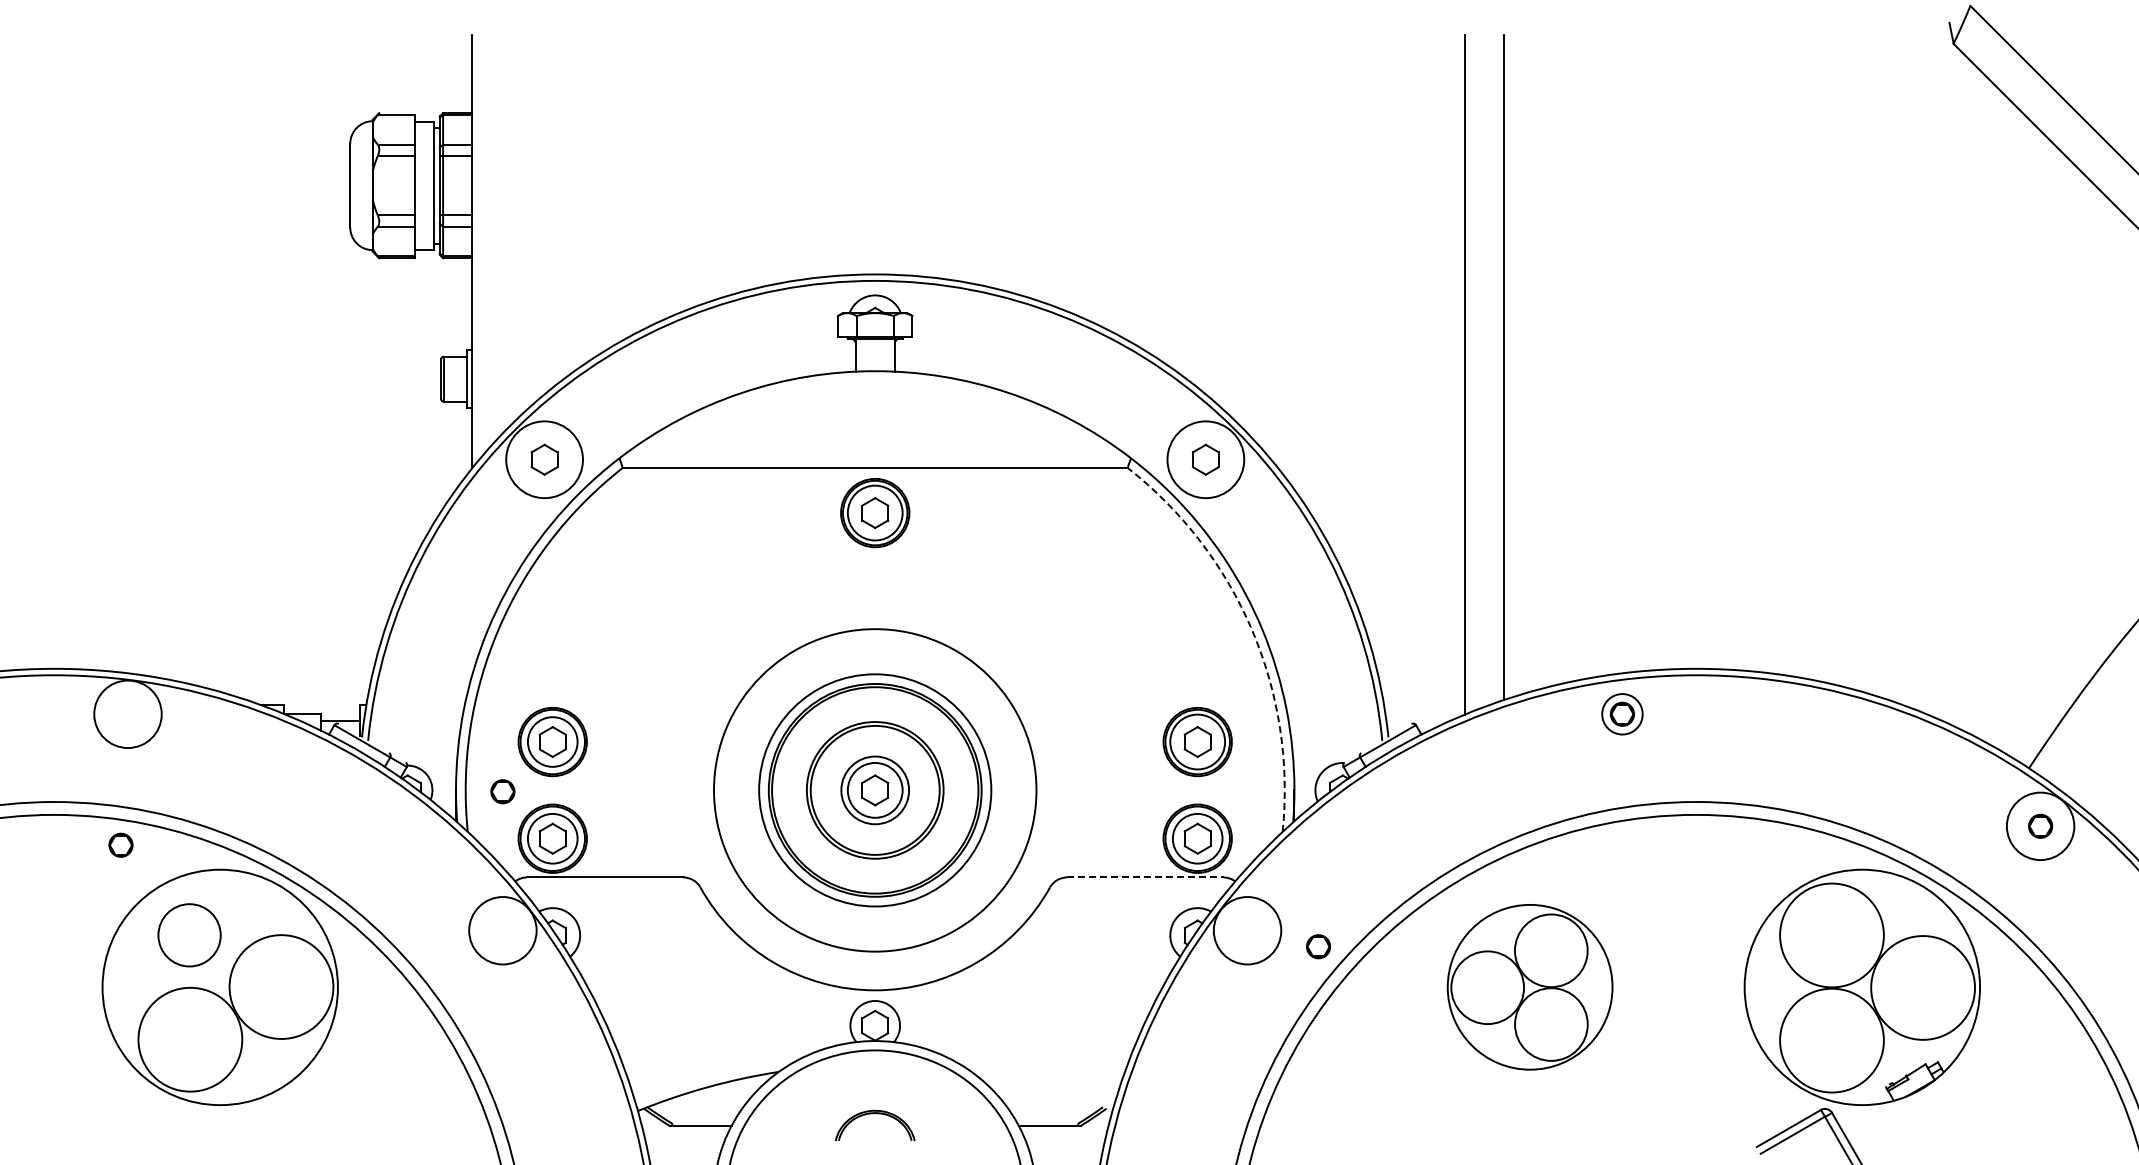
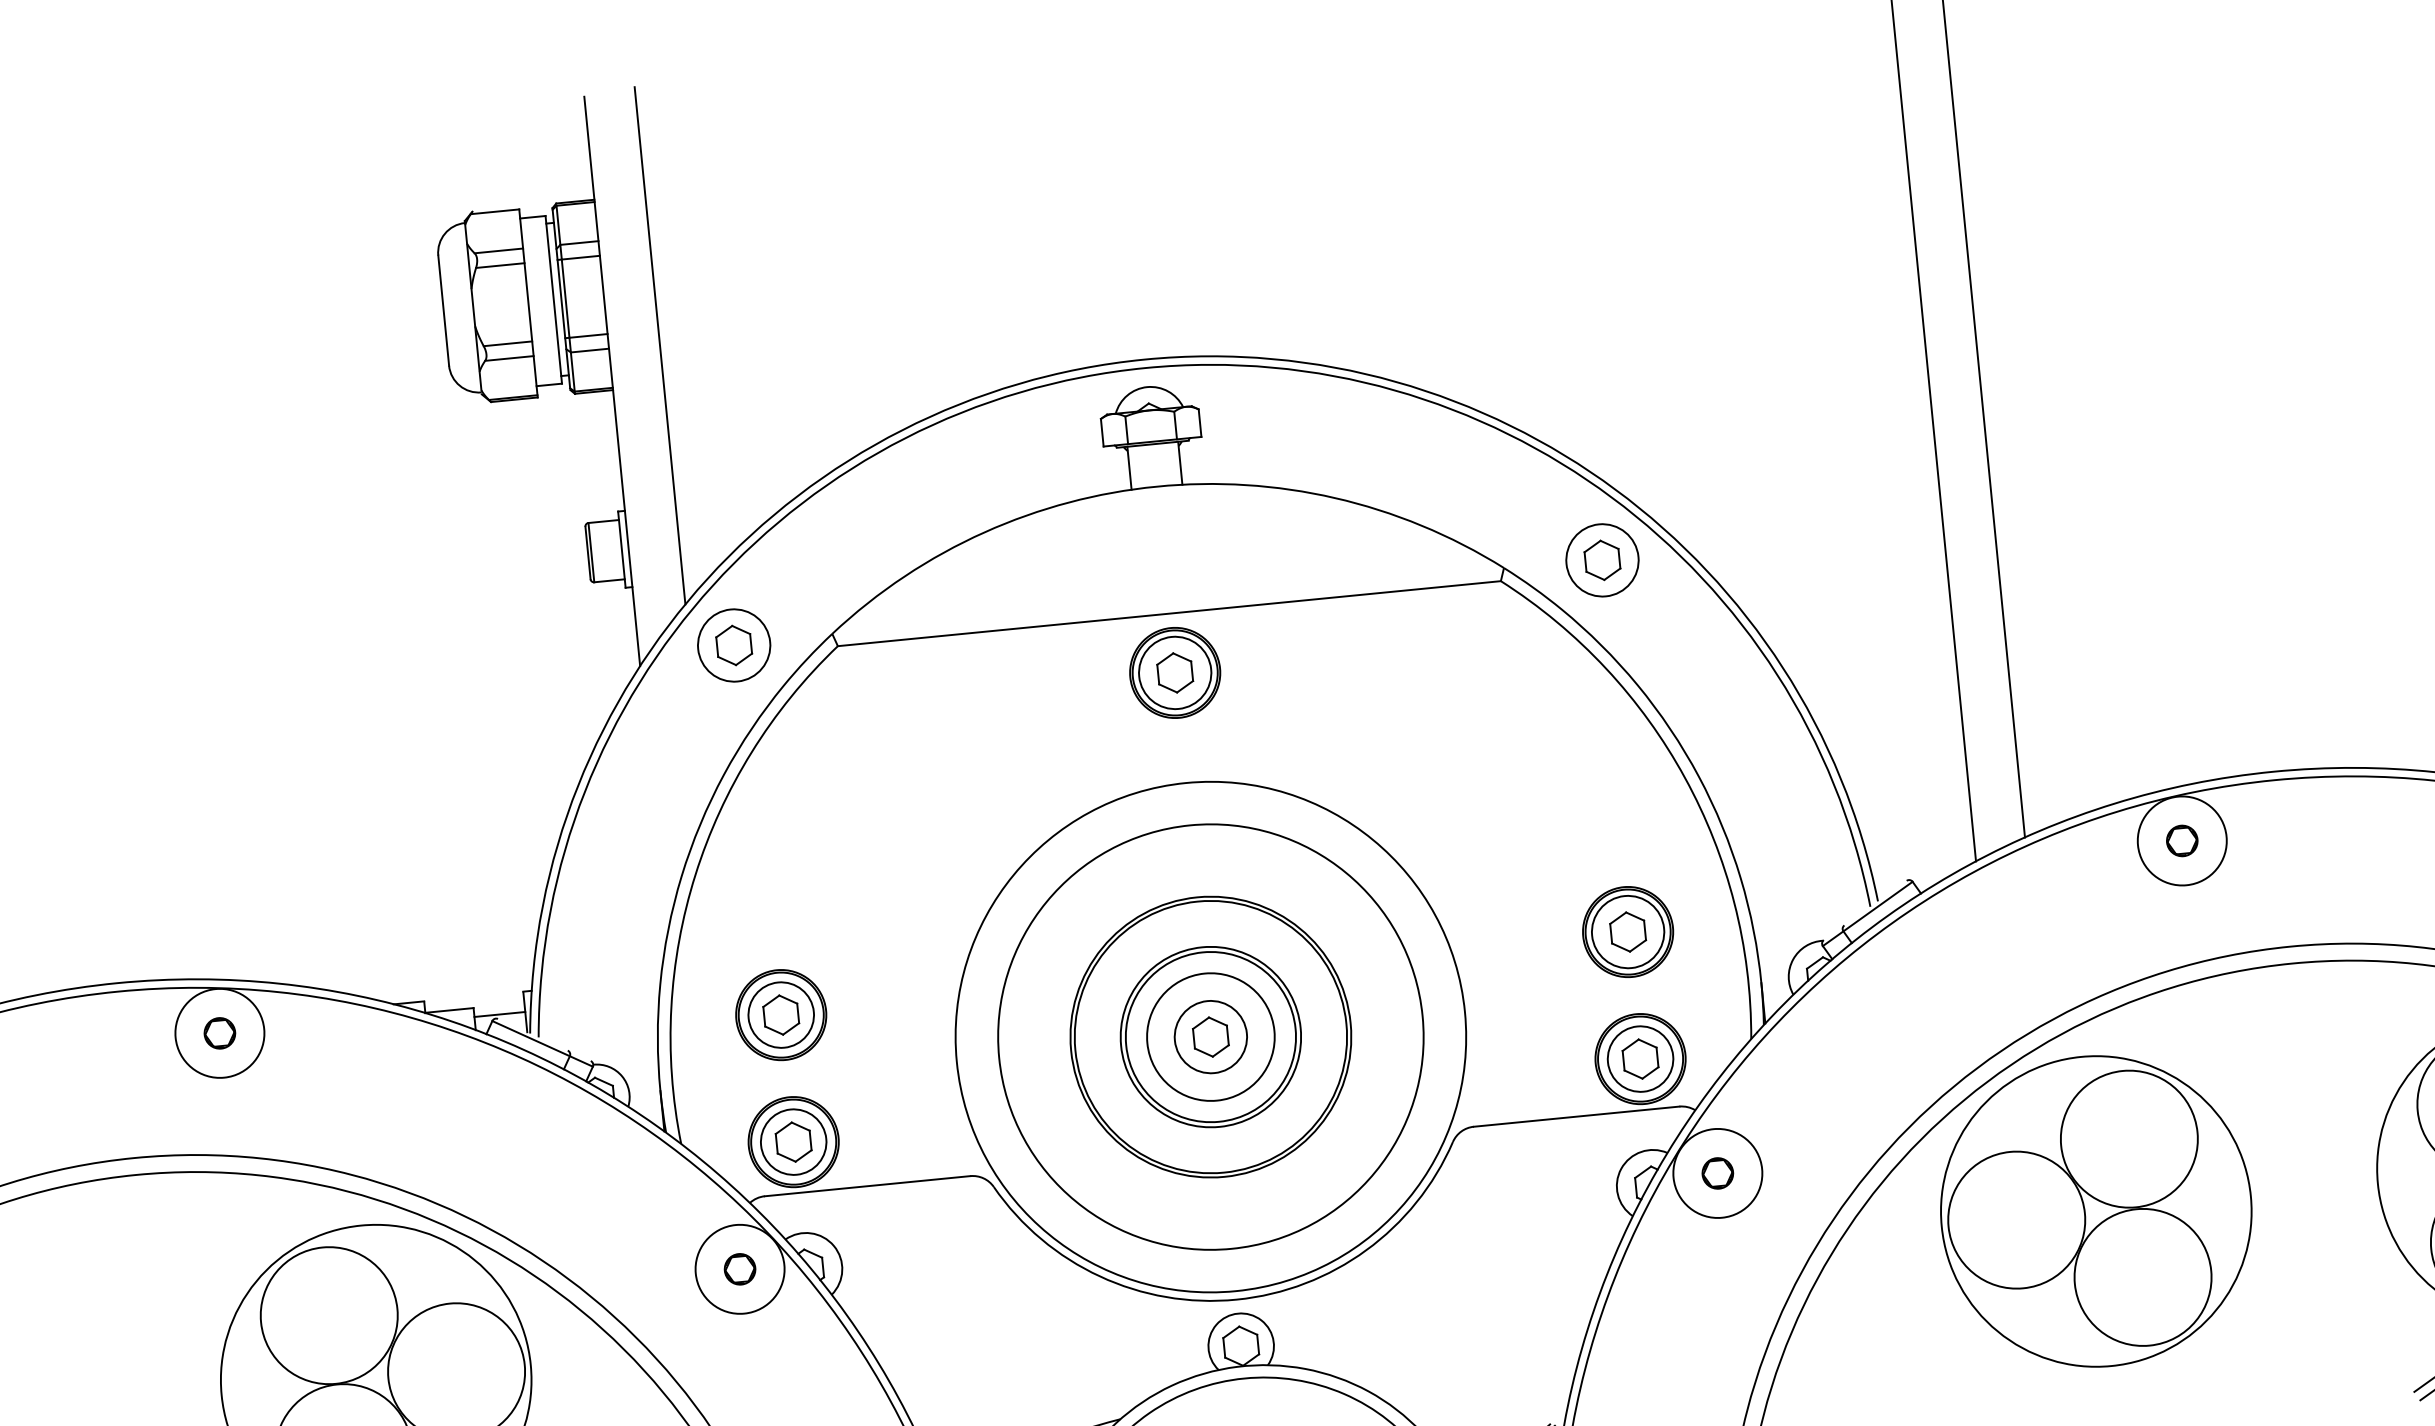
line: (510, 228) -> (659, 346), added
circle: (544, 459) -> (734, 645), size x0.71
circle: (1205, 459) -> (1601, 560), size x0.71
arc: (1252, 629) -> (1685, 777), dashed -> solid
circle: (1622, 714) -> (2182, 841), size x1.67
circle: (874, 789) -> (1209, 1036), size x1.67
circle: (874, 790) -> (1209, 1037), size x1.43
part: (502, 791) -> (739, 1269), moved
part: (120, 844) -> (219, 1032), moved
line: (1145, 877) -> (1577, 1116), dashed -> solid
circle: (189, 935) -> (329, 1315), size x1.67
part: (1318, 946) -> (1717, 1173), moved
part: (1529, 986) -> (2095, 1210), size x1.43

